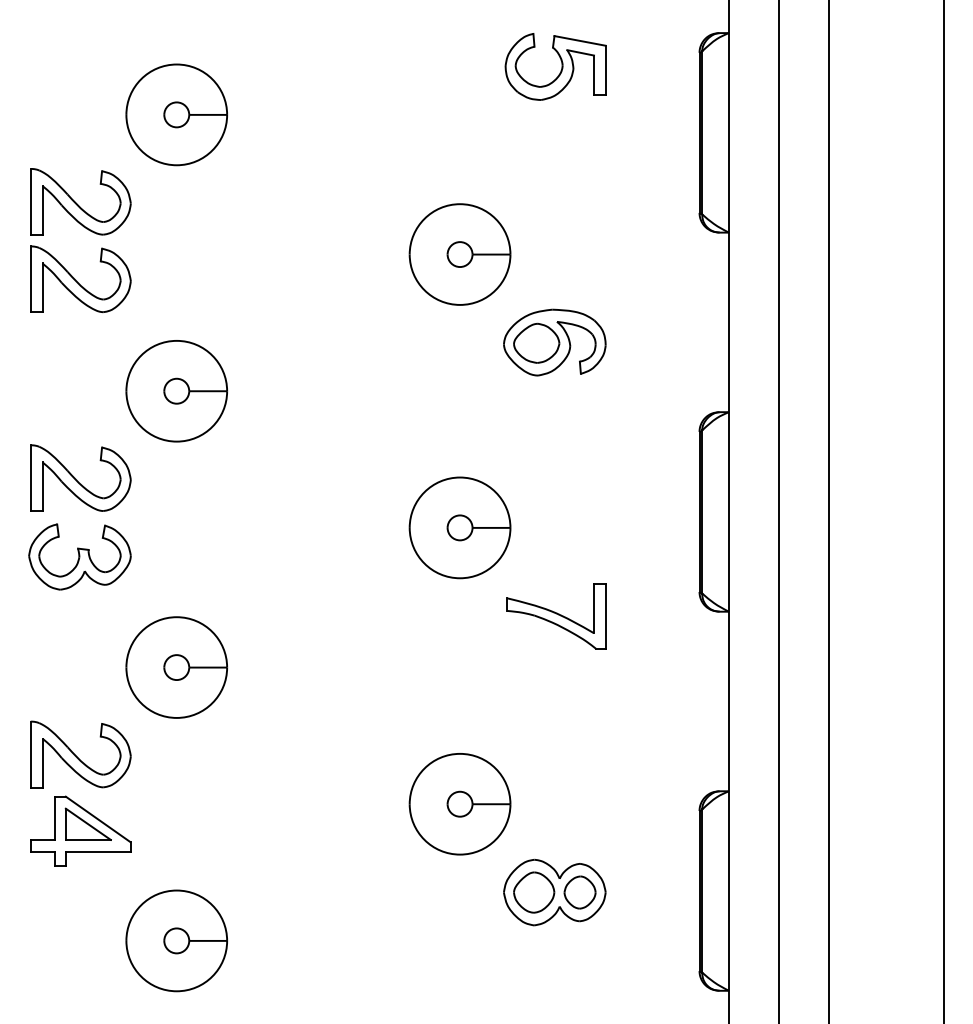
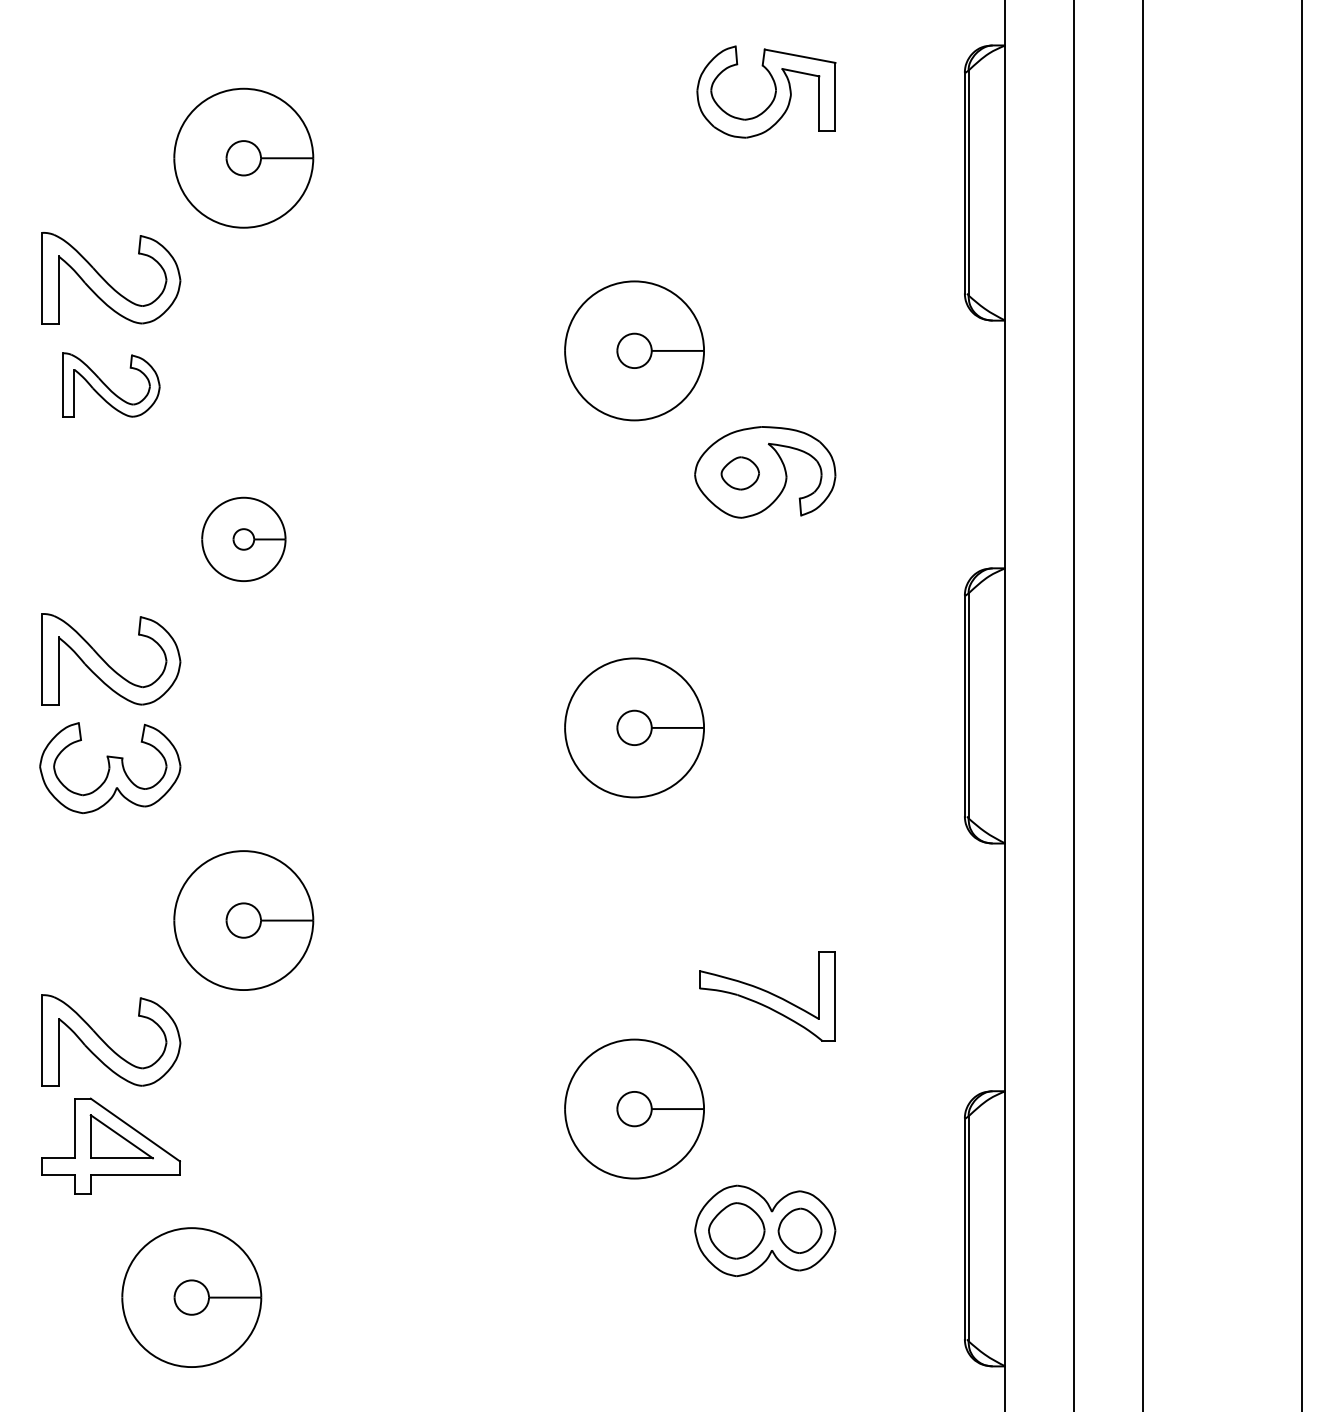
part: (80, 278) -> (111, 384), size x0.7
part: (536, 343) -> (740, 473), size x0.6
part: (176, 391) -> (243, 539), size x0.6
part: (556, 616) -> (767, 996), moved
part: (176, 940) -> (191, 1297), moved

